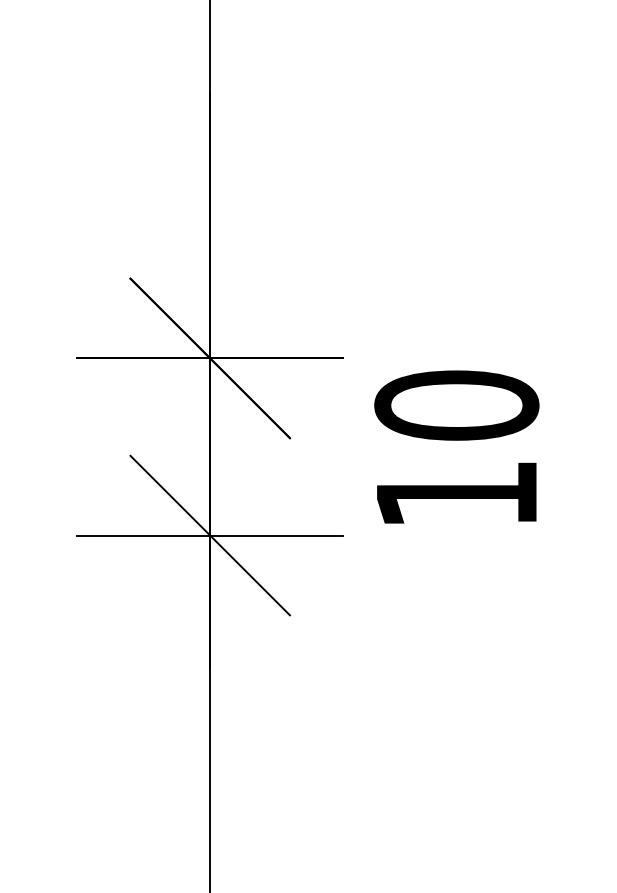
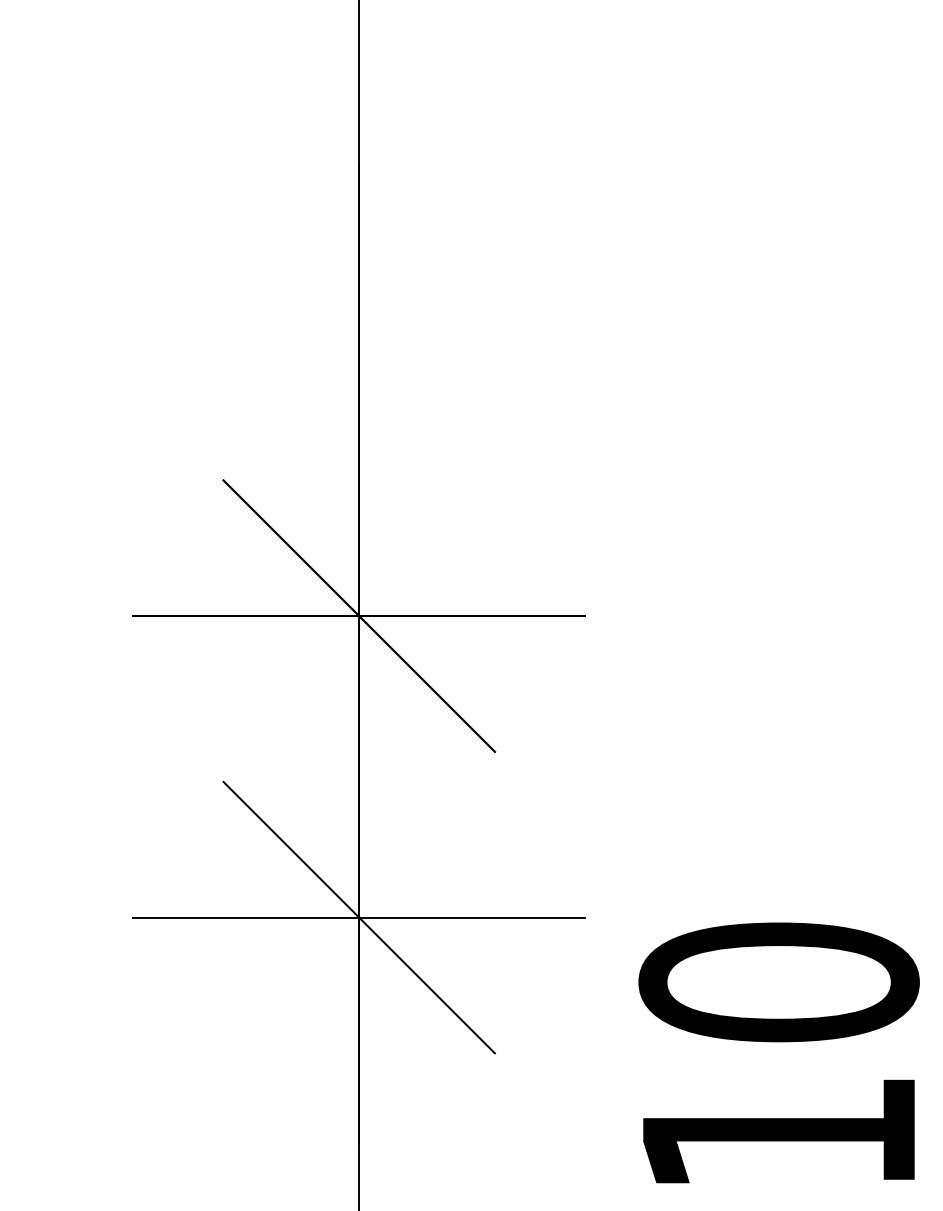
text: (456, 446) -> (778, 1052), moved

